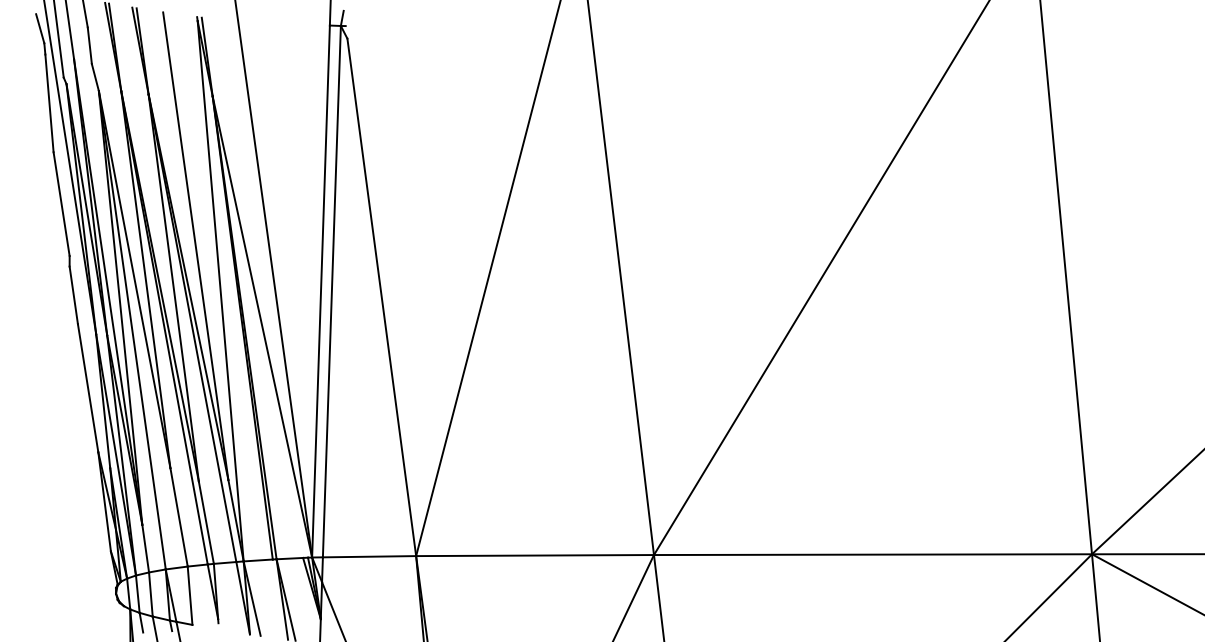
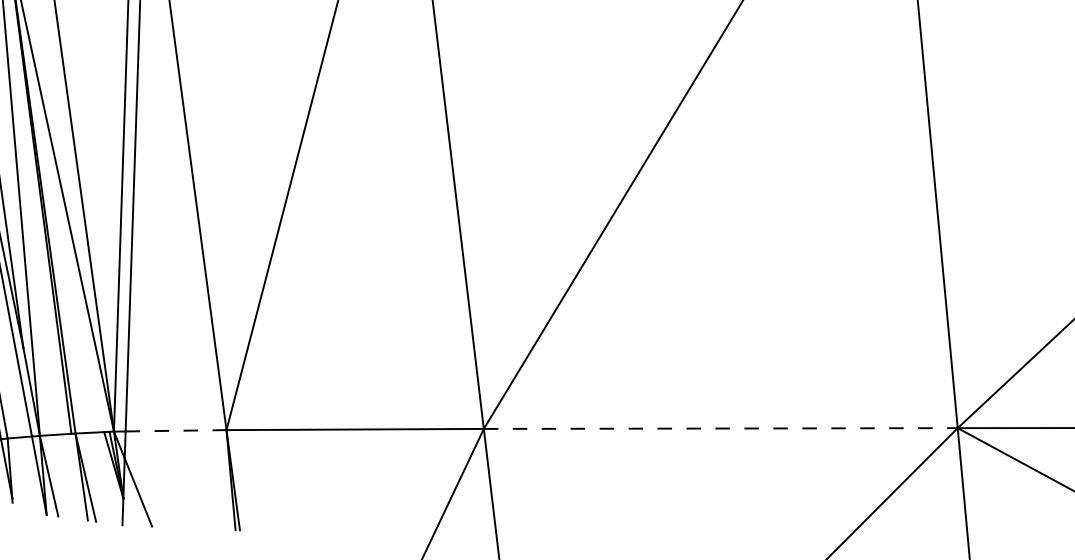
line: (873, 554) -> (721, 428), solid -> dashed
line: (369, 556) -> (176, 430), solid -> dashed

